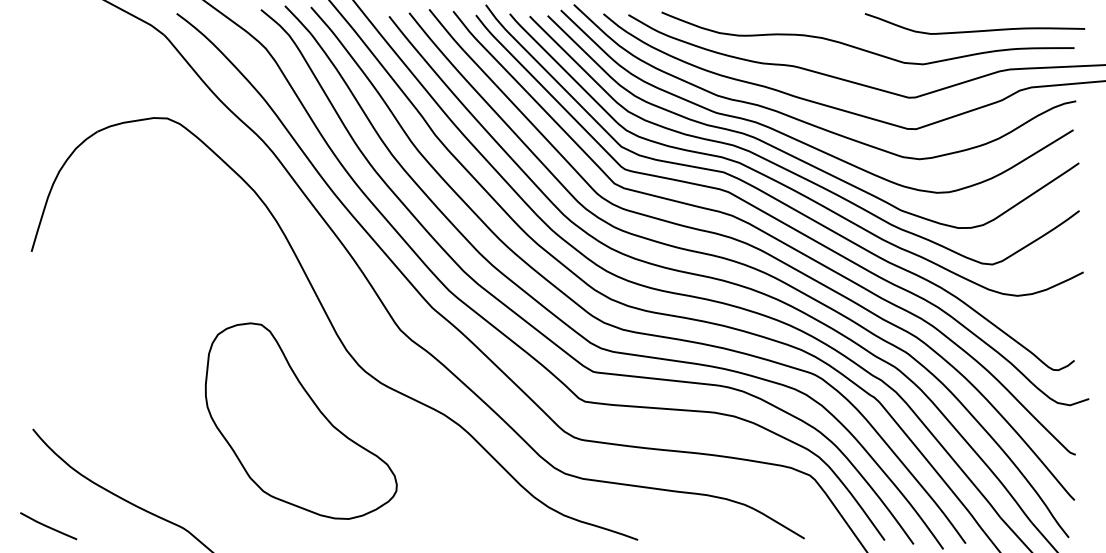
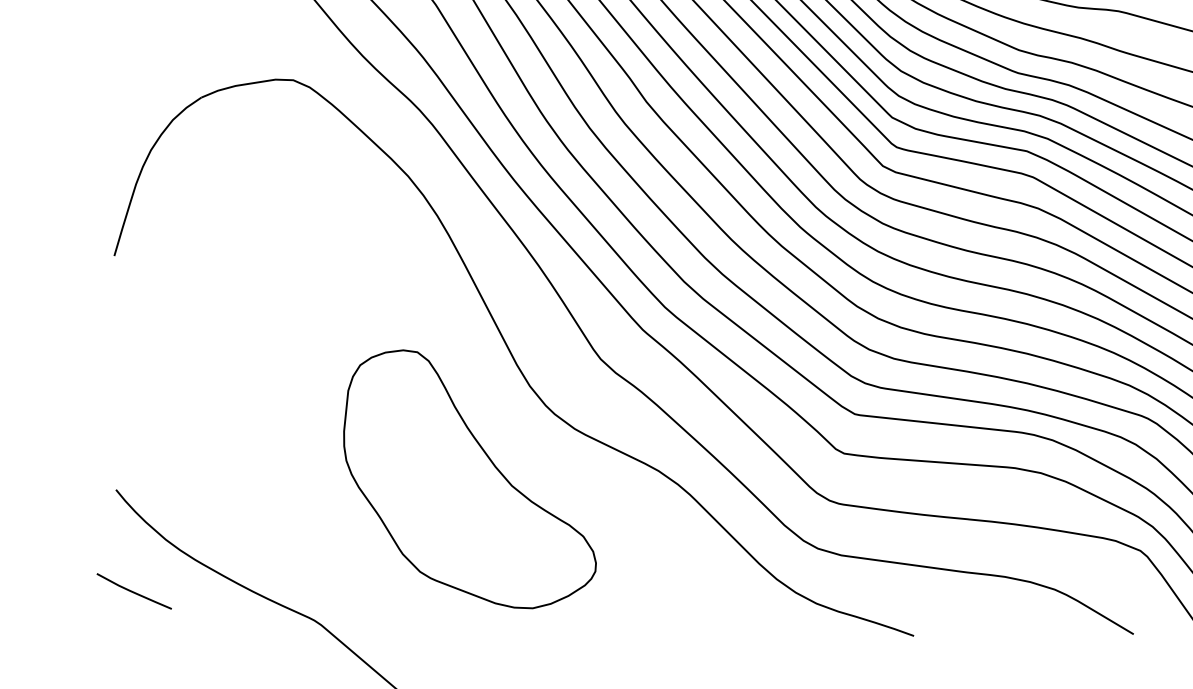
line: (48, 526) -> (134, 591), moved

